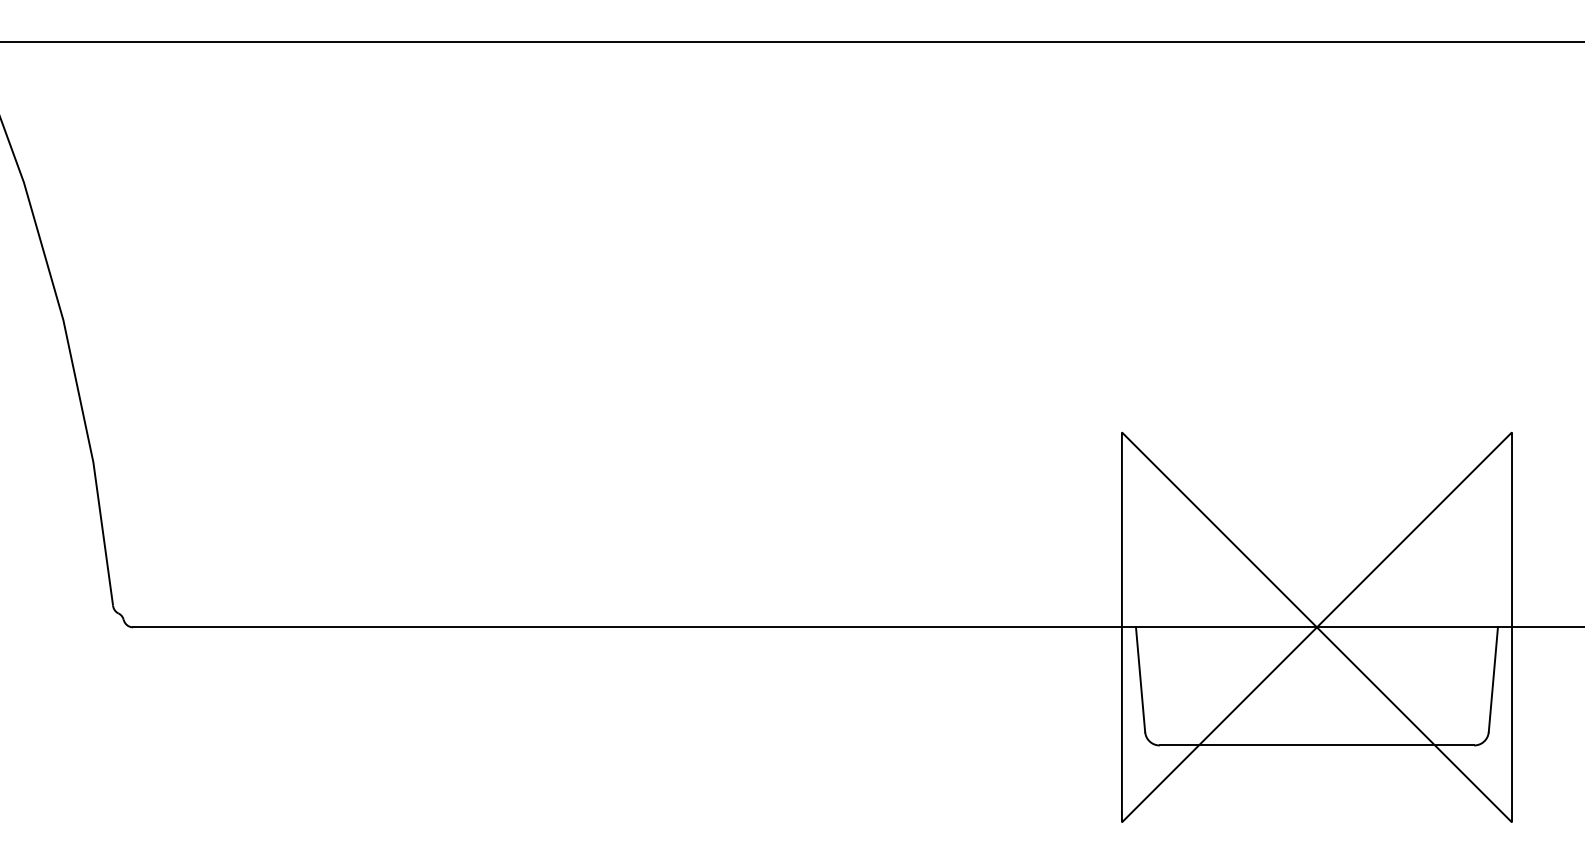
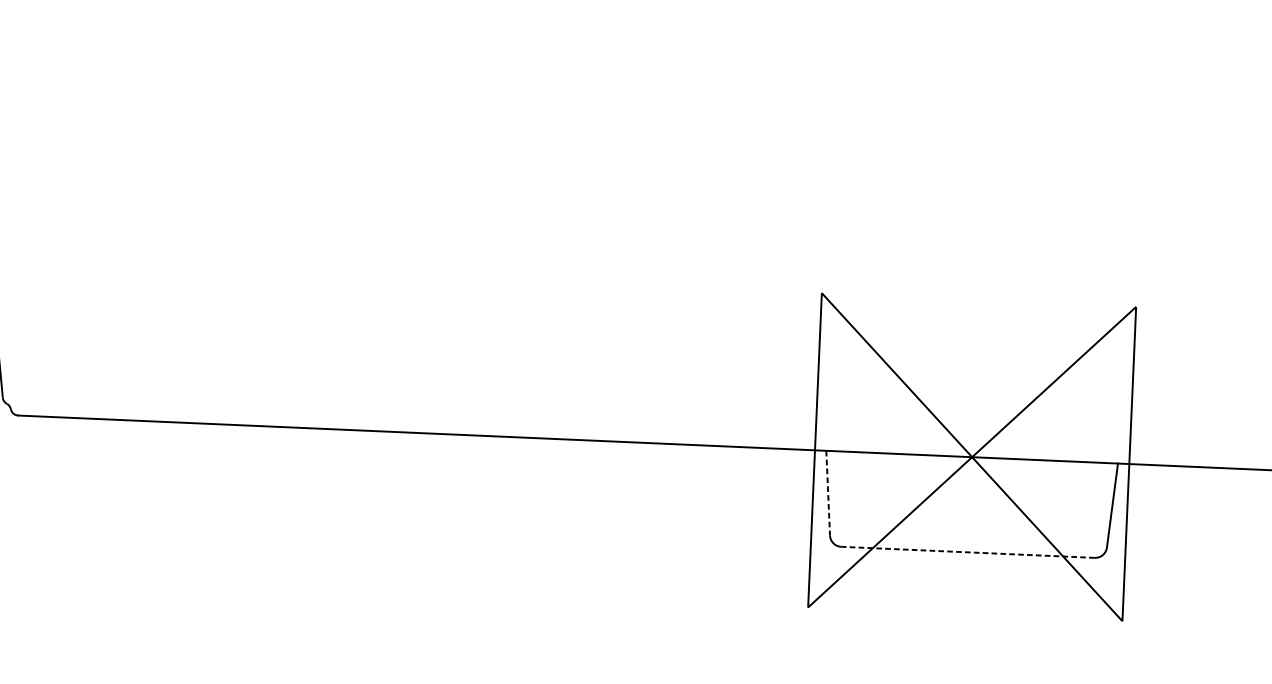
line: (1140, 679) -> (828, 492), solid -> dashed
line: (1316, 745) -> (967, 552), solid -> dashed

